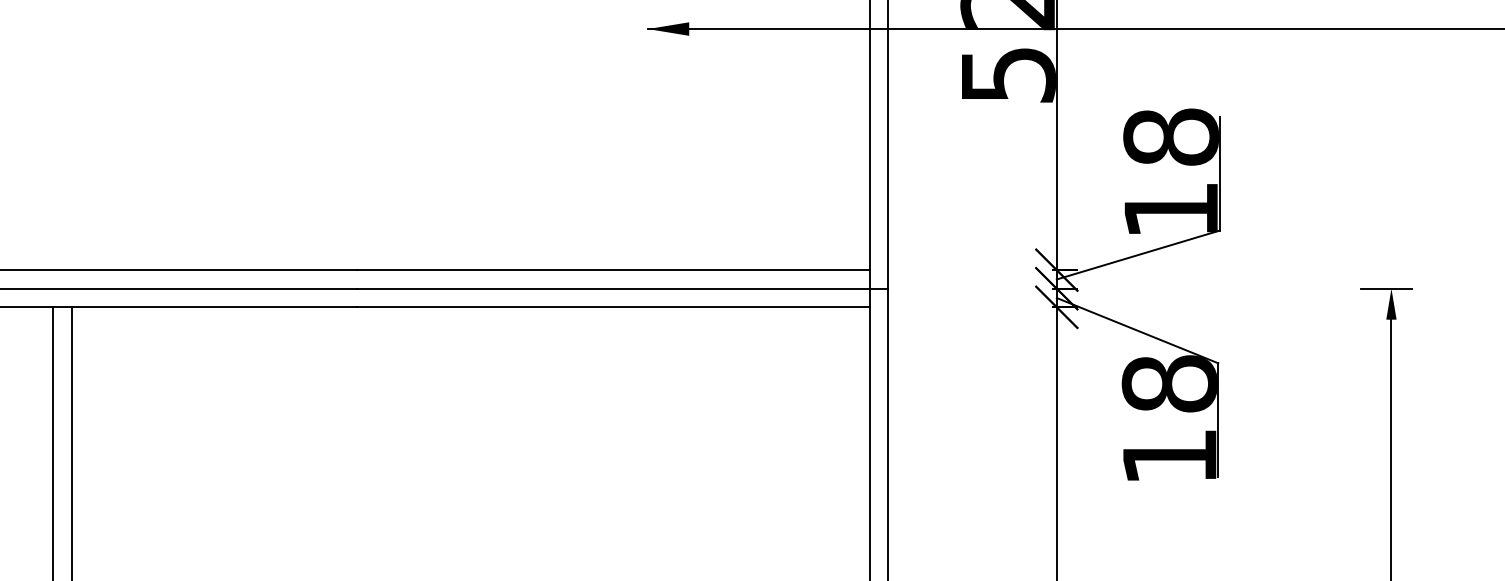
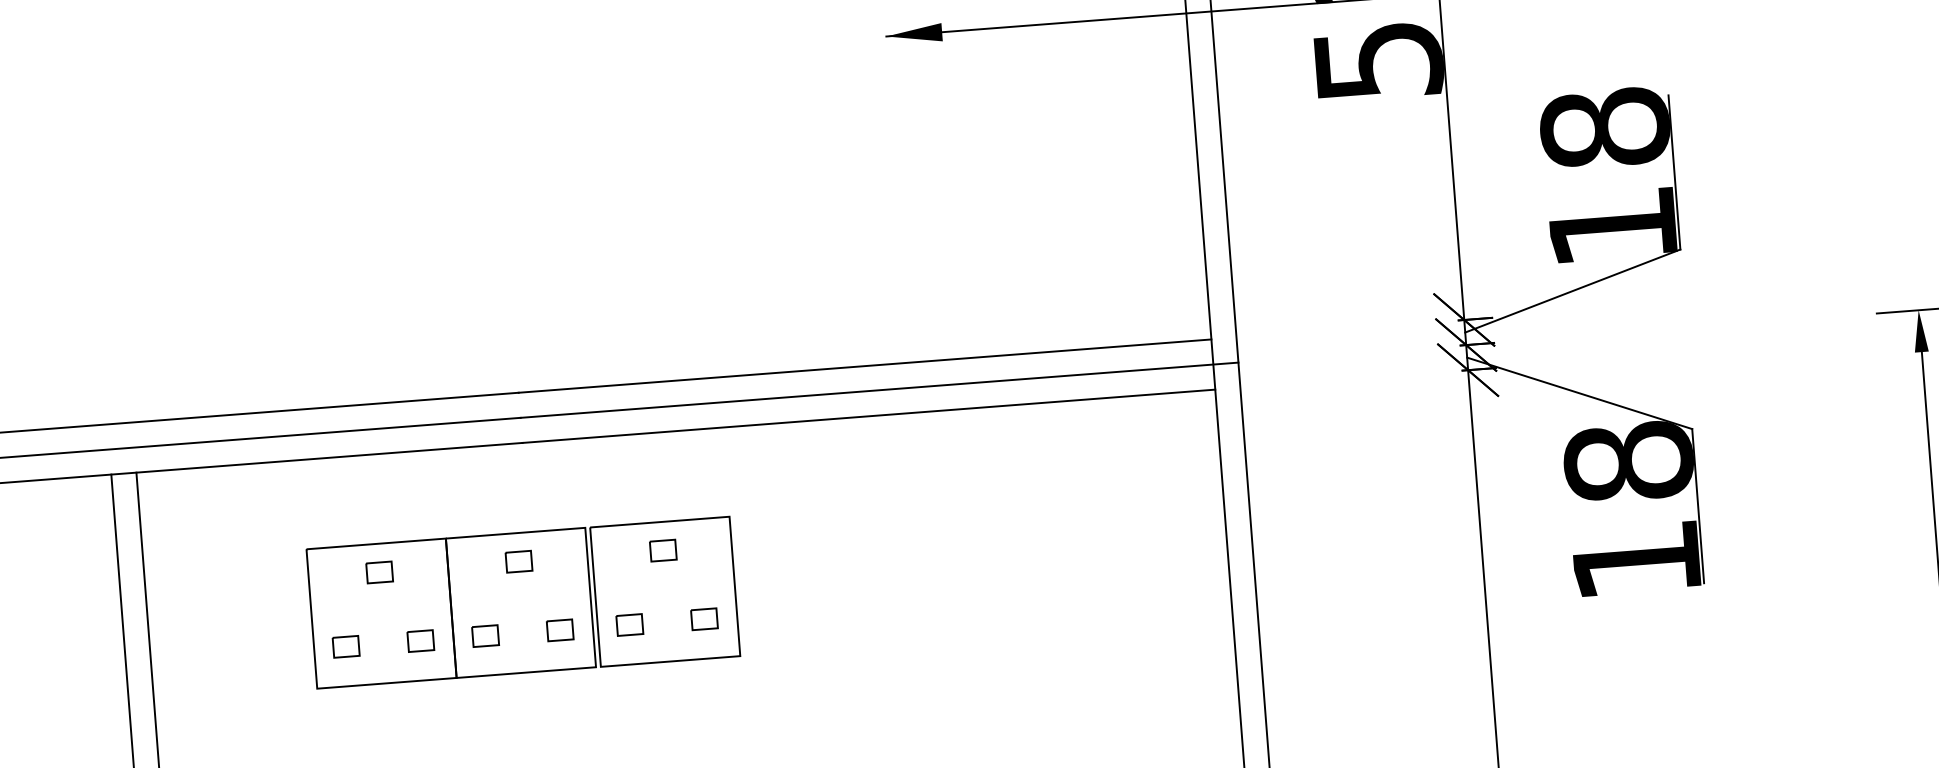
part: (349, 424) -> (523, 602), added

